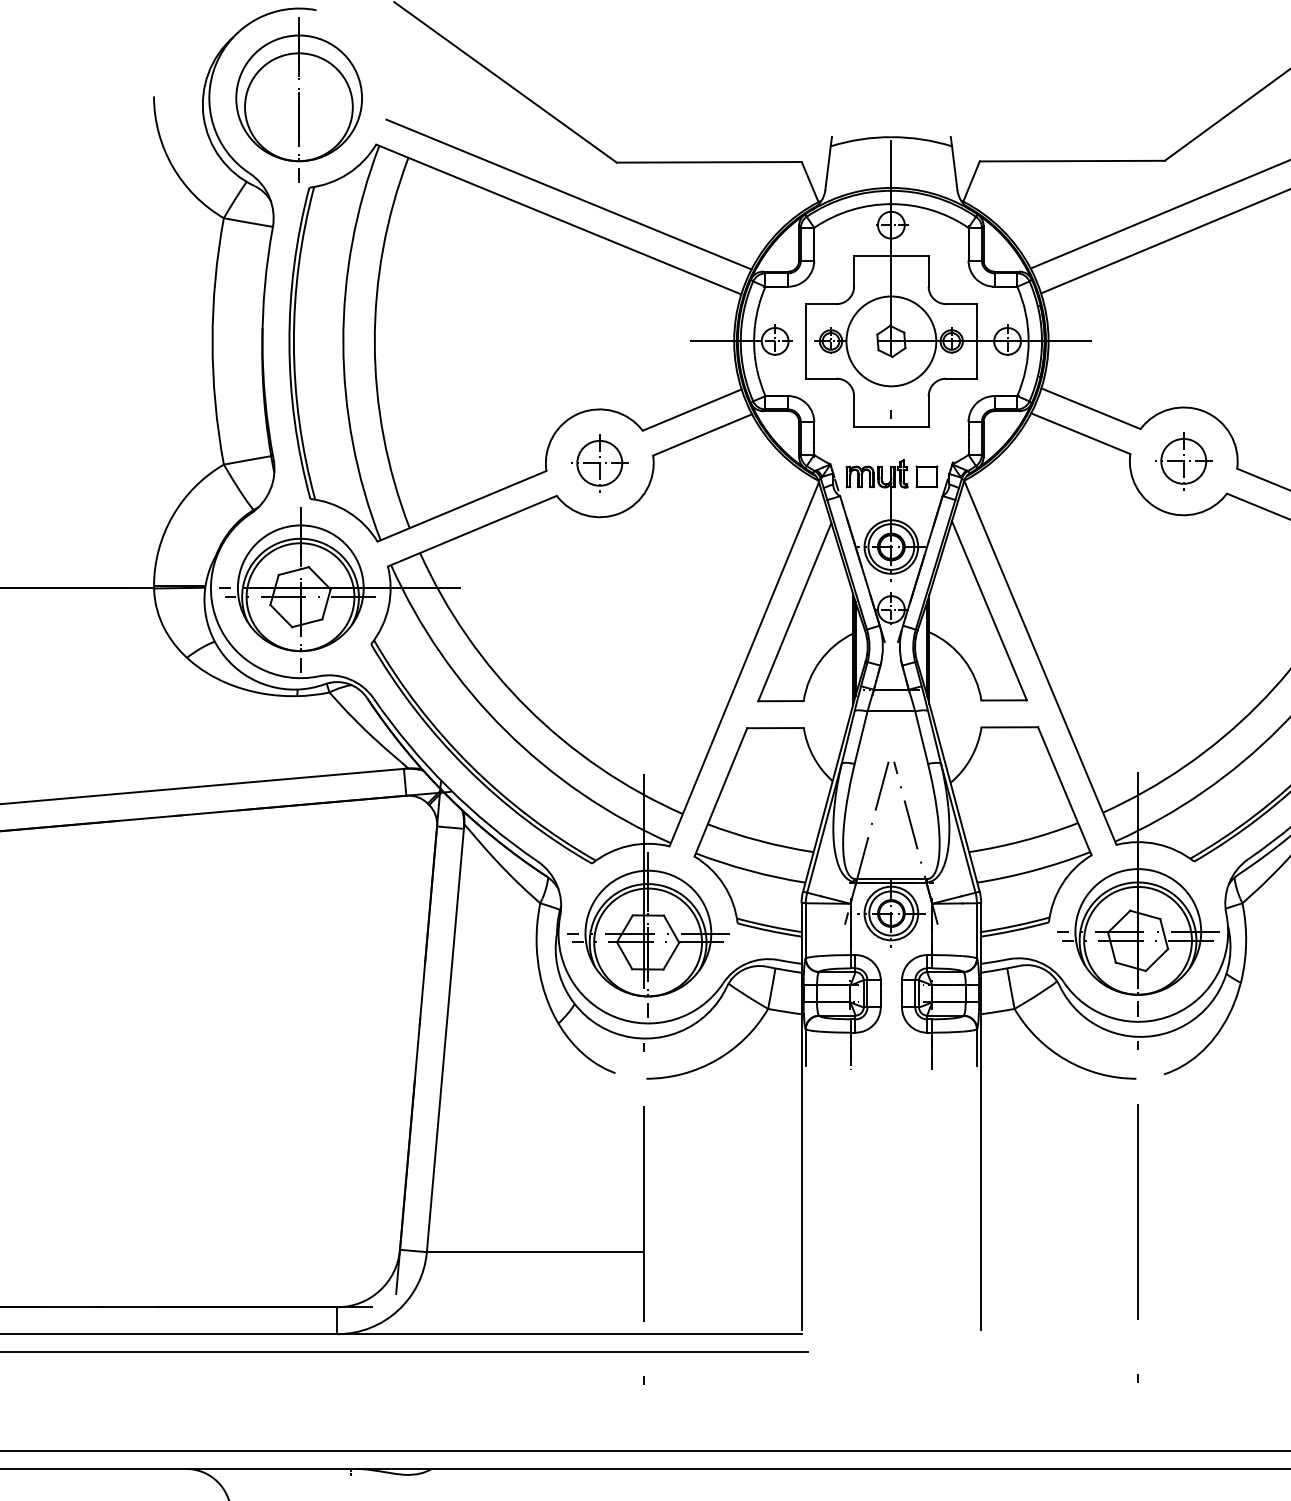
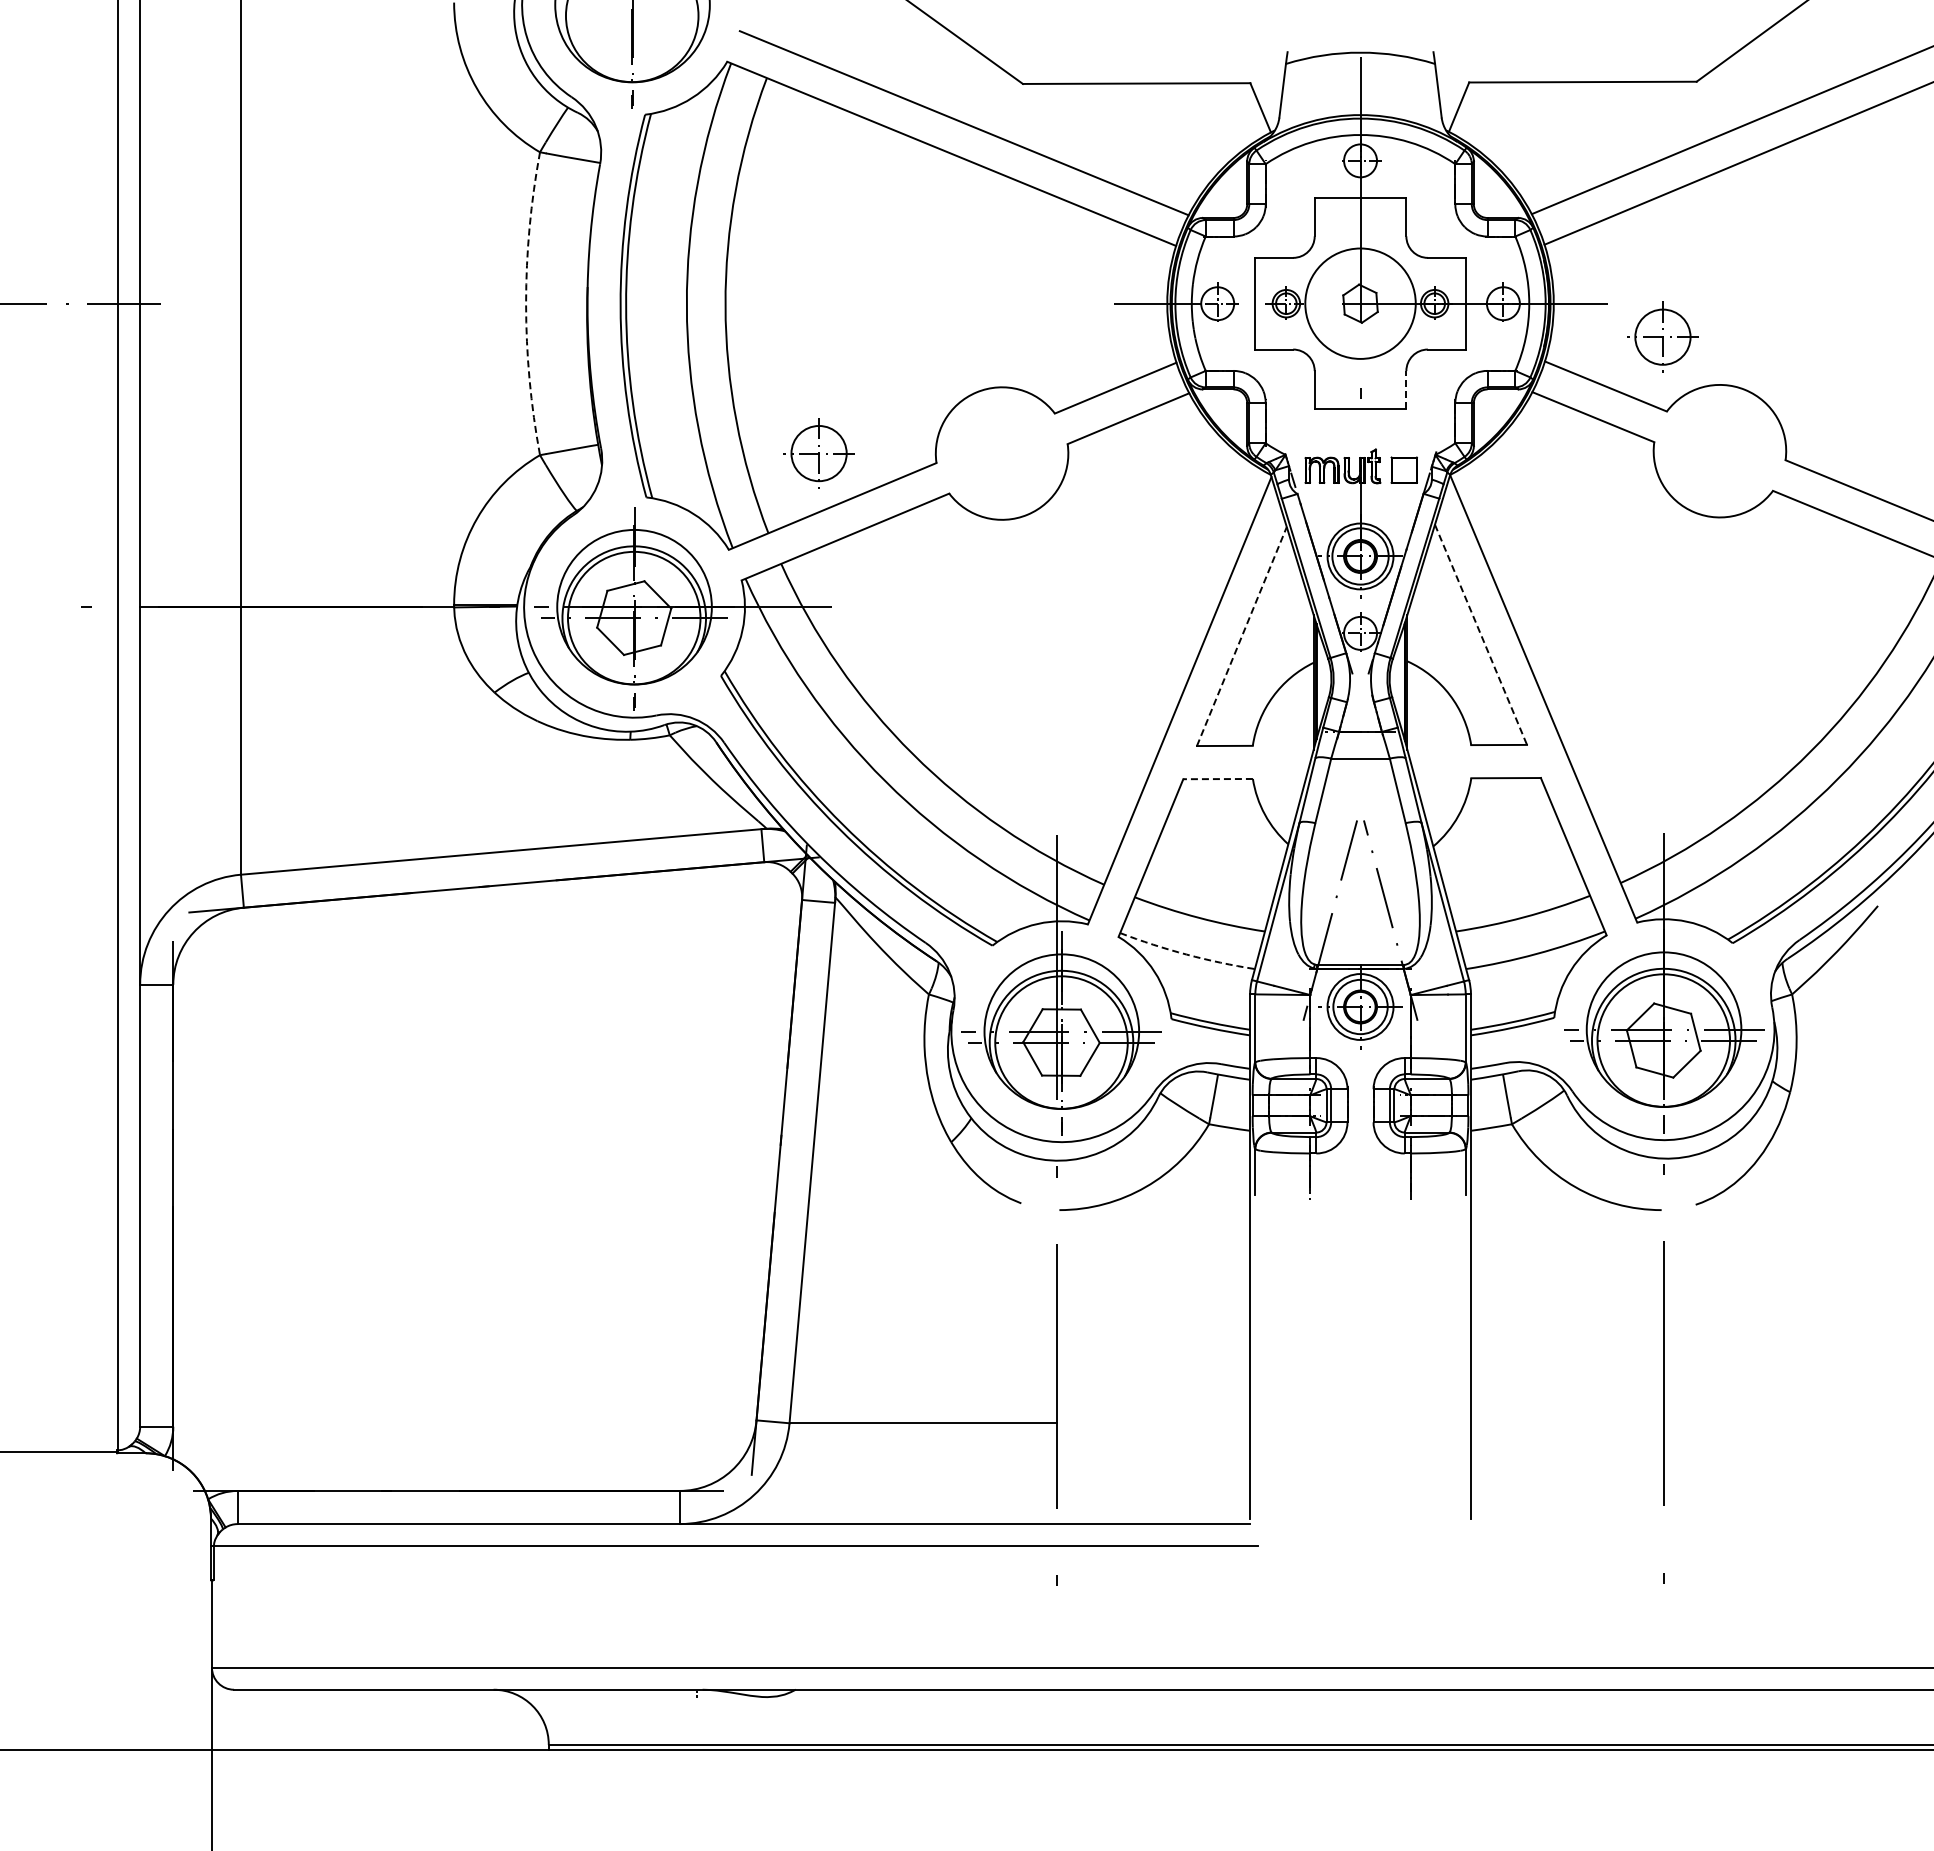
arc: (212, 341) -> (526, 303), solid -> dashed
line: (928, 411) -> (1406, 389), solid -> dashed
part: (1183, 460) -> (1662, 336), moved
part: (599, 463) -> (818, 453), moved
line: (989, 611) -> (1481, 635), solid -> dashed
line: (795, 612) -> (1242, 636), solid -> dashed
line: (775, 728) -> (1218, 779), solid -> dashed
arc: (749, 870) -> (1186, 954), solid -> dashed

